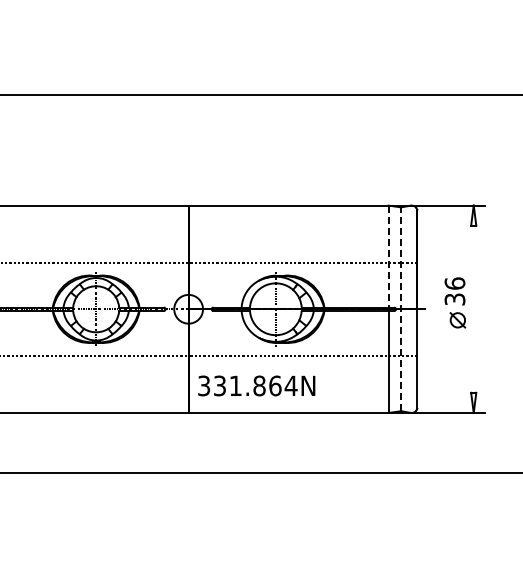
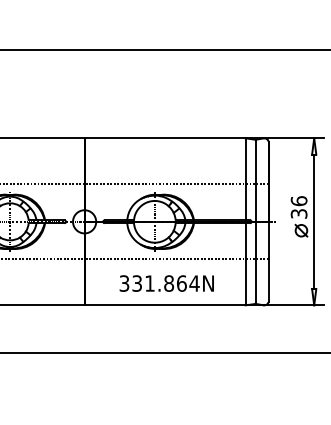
line: (388, 256) -> (245, 179), dashed -> solid
line: (473, 308) -> (314, 221), added
line: (401, 309) -> (256, 222), dashed -> solid
text: (256, 385) -> (166, 283), moved

